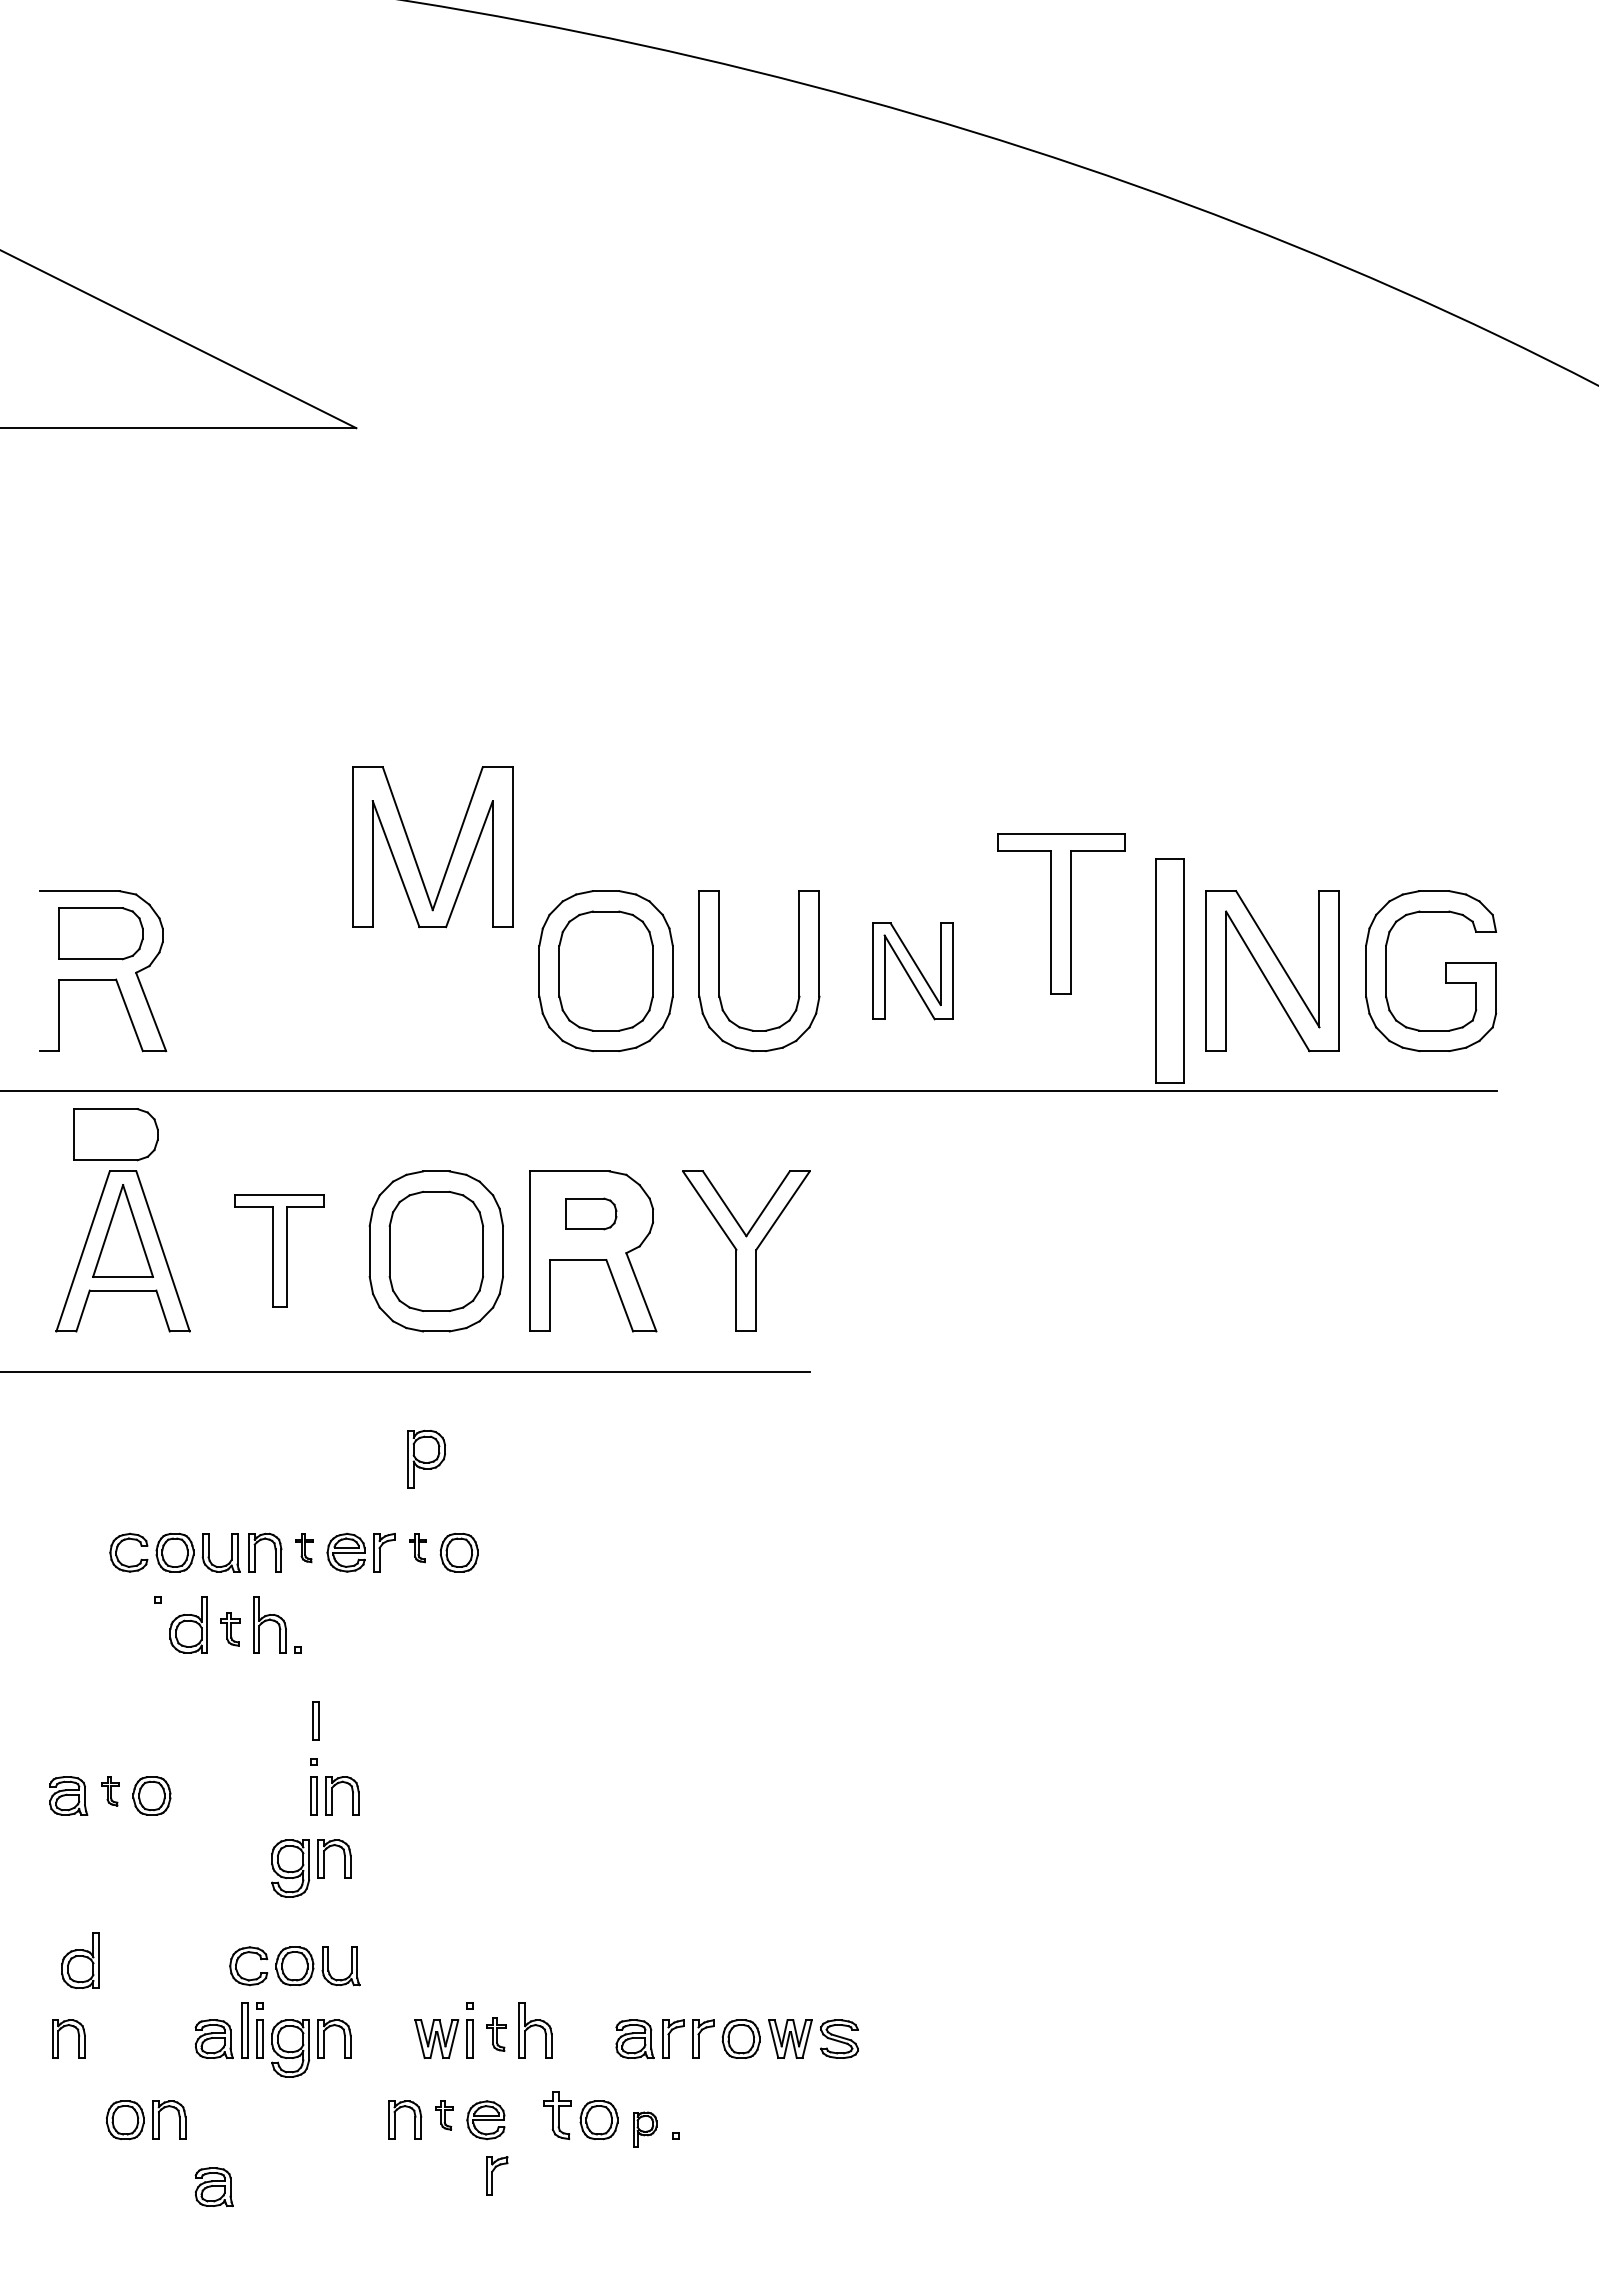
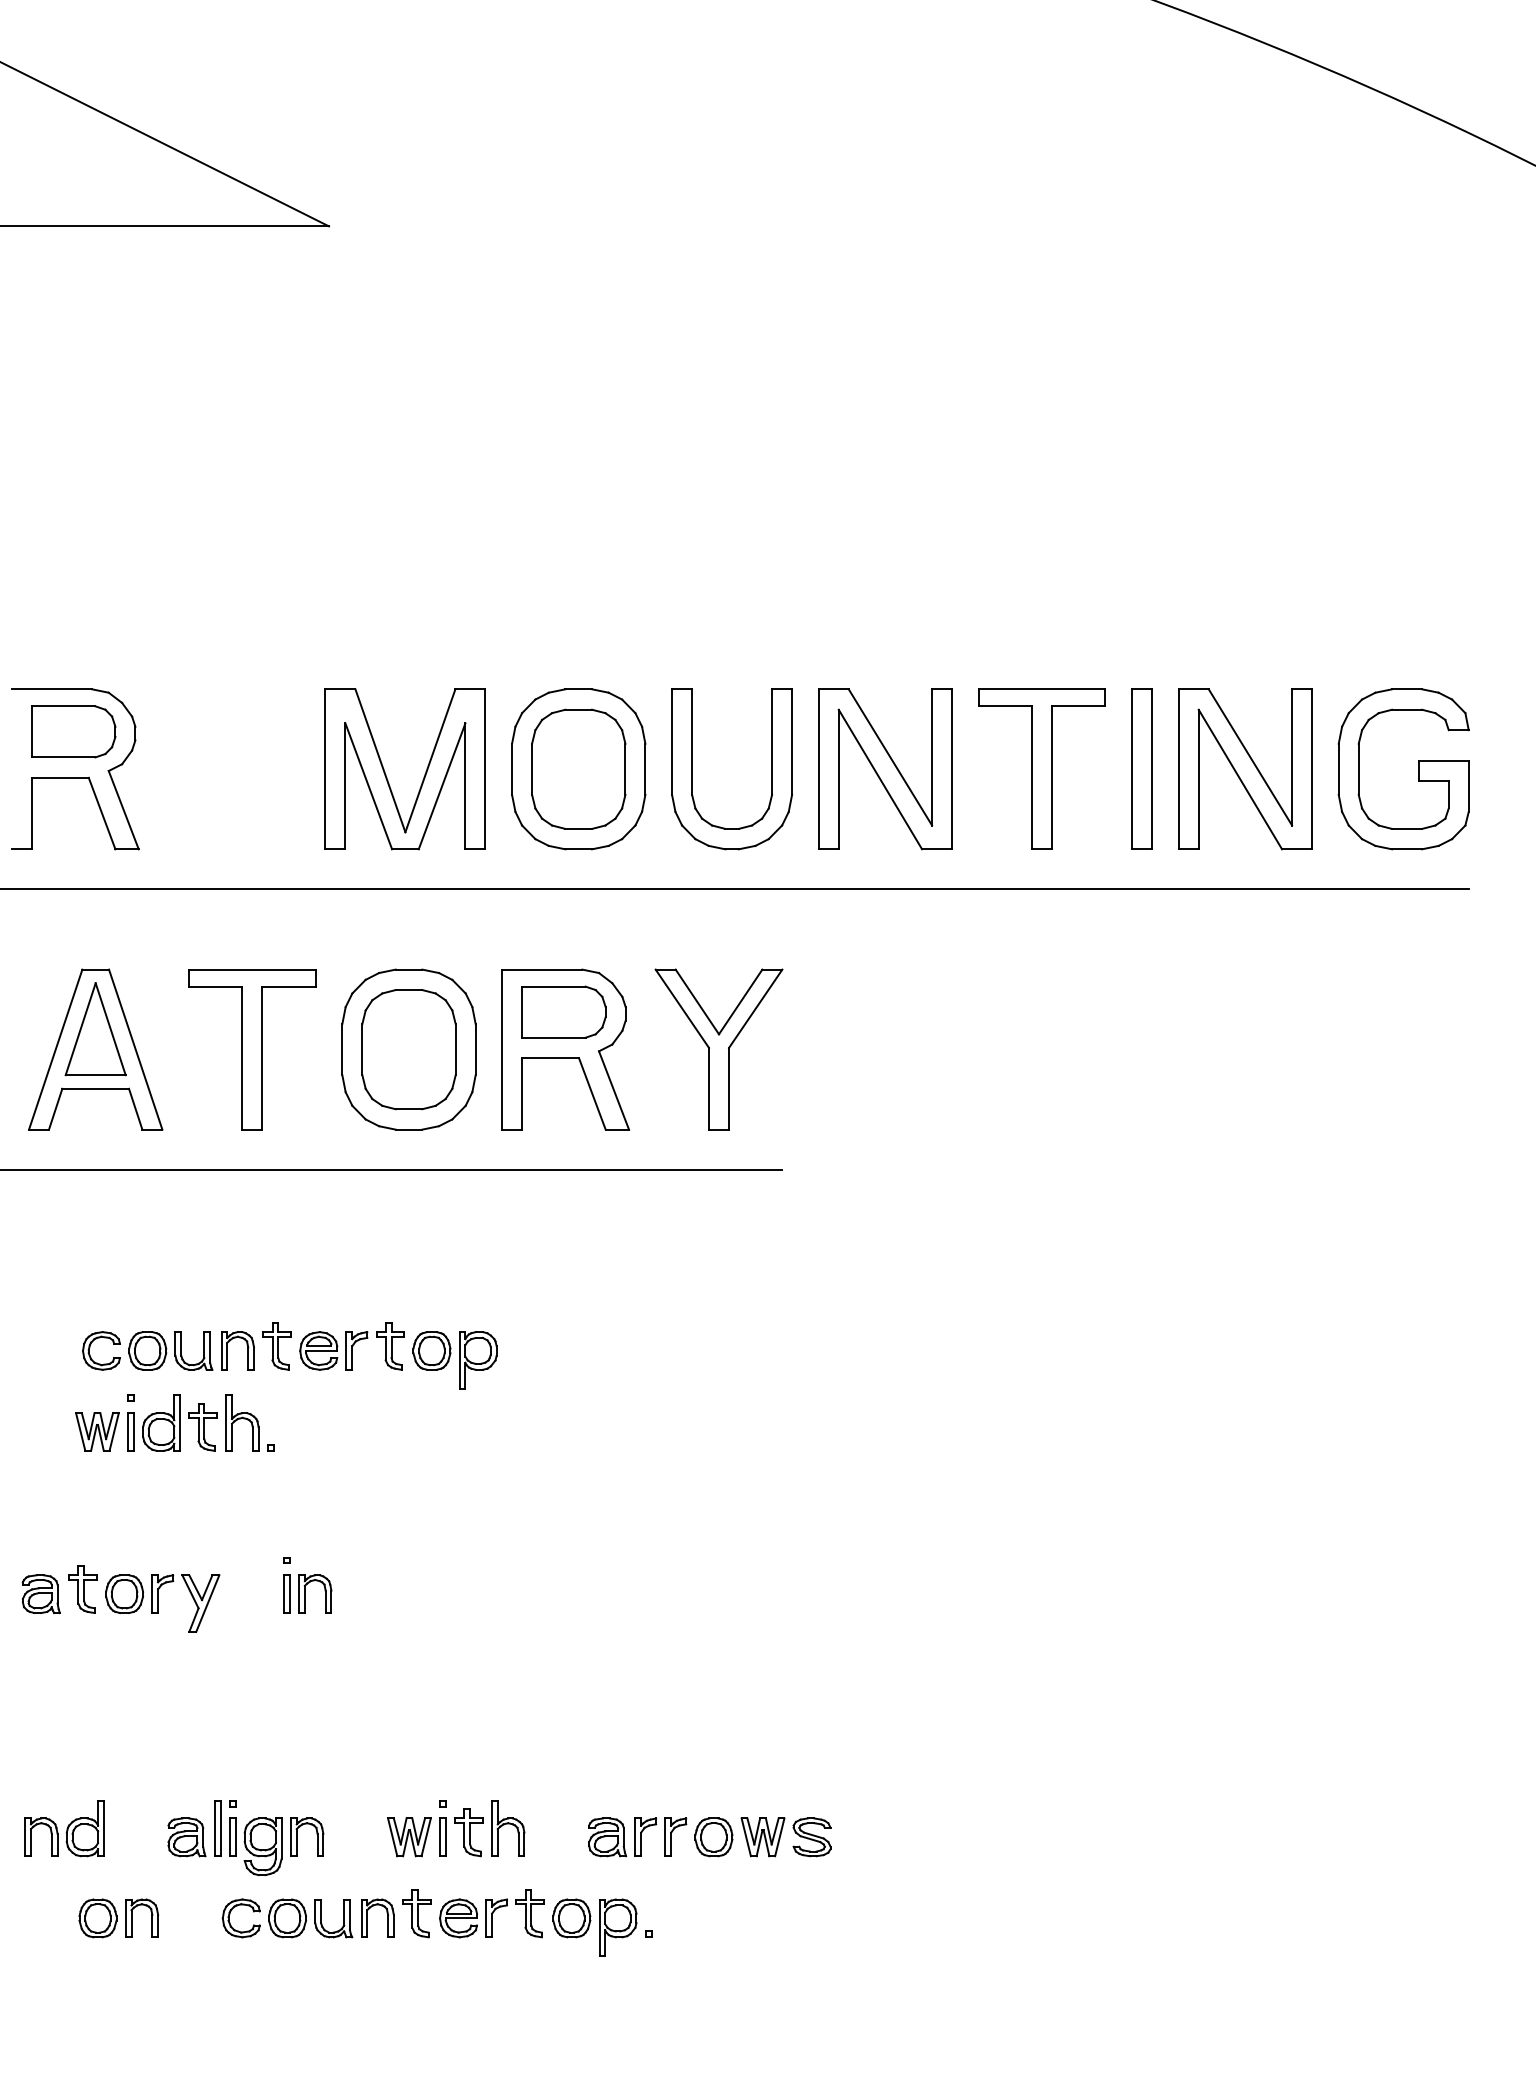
part: (414, 854) -> (387, 776), moved
part: (1061, 913) -> (1042, 768), moved
part: (1168, 970) -> (1141, 768), size x0.71
part: (912, 971) -> (885, 769), size x1.67
part: (115, 1134) -> (88, 932), removed
part: (591, 1213) -> (564, 1011), size x1.67
part: (279, 1250) -> (252, 1048), size x1.43
part: (426, 1458) -> (478, 1359), moved
part: (304, 1547) -> (277, 1345), size x1.67
part: (417, 1547) -> (390, 1345), size x1.67
part: (230, 1629) -> (203, 1427), size x1.43
part: (131, 1633) -> (104, 1431), added
part: (315, 1720) -> (288, 1518), removed
part: (110, 1791) -> (83, 1589), size x1.67
part: (220, 1801) -> (193, 1599), added
part: (311, 1868) -> (284, 1666), removed
part: (80, 1960) -> (85, 1828), moved
part: (294, 1966) -> (287, 1918), moved
part: (495, 2034) -> (468, 1832), size x1.43
part: (443, 2115) -> (416, 1913), size x1.67
part: (645, 2129) -> (618, 1927), size x1.67
part: (497, 2175) -> (497, 1917), moved
part: (213, 2186) -> (186, 1984), removed

